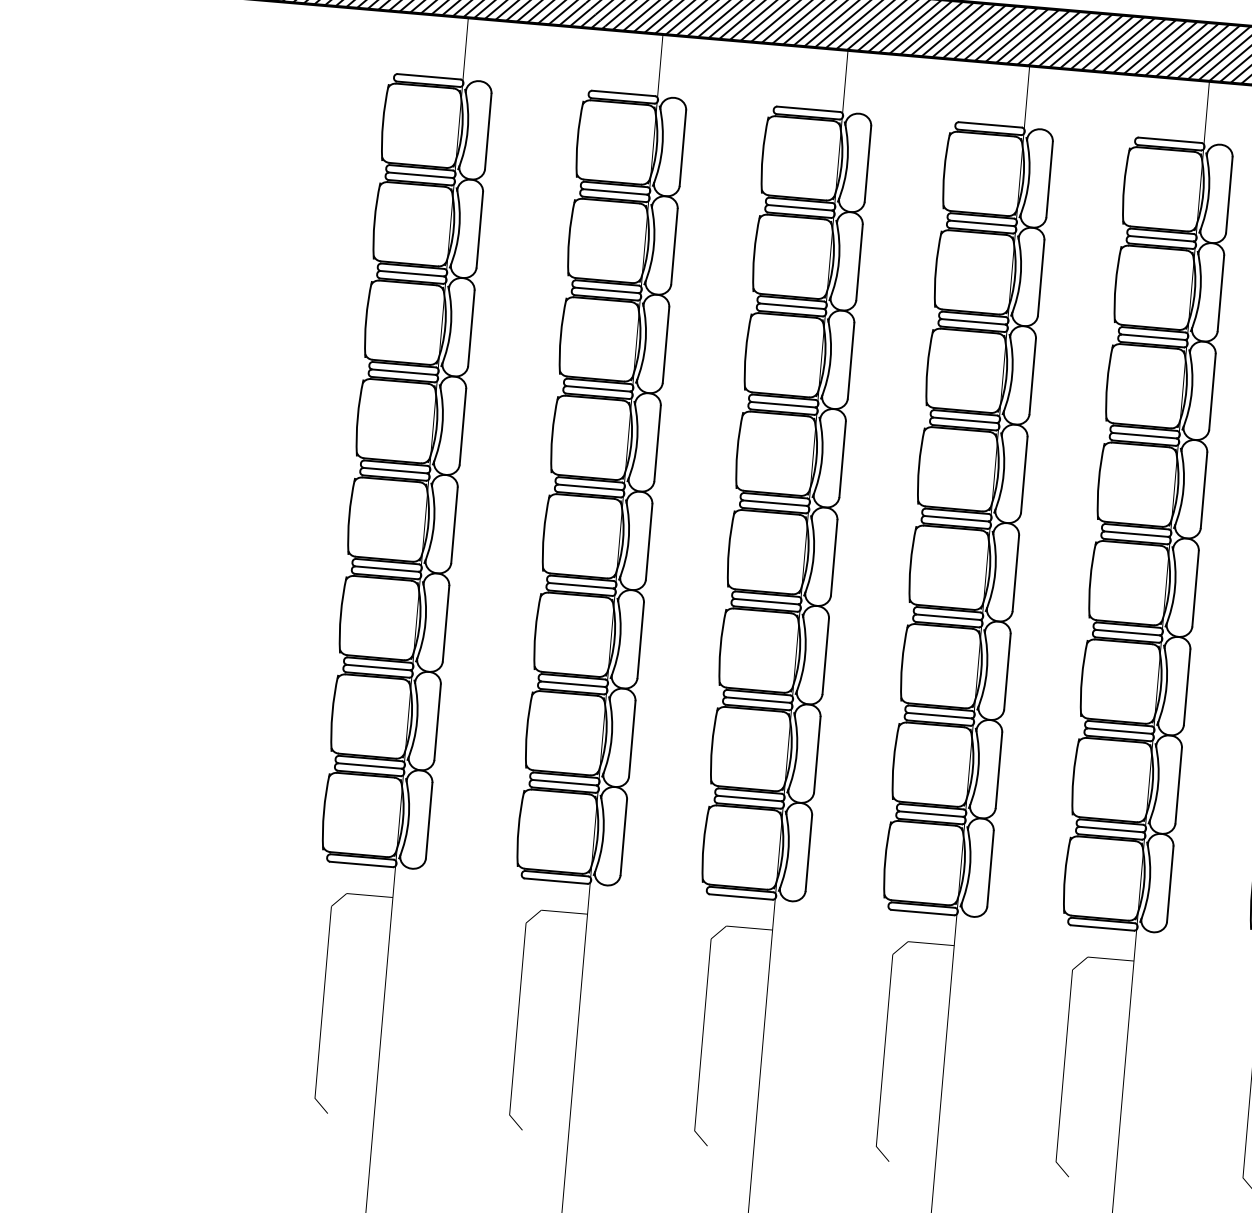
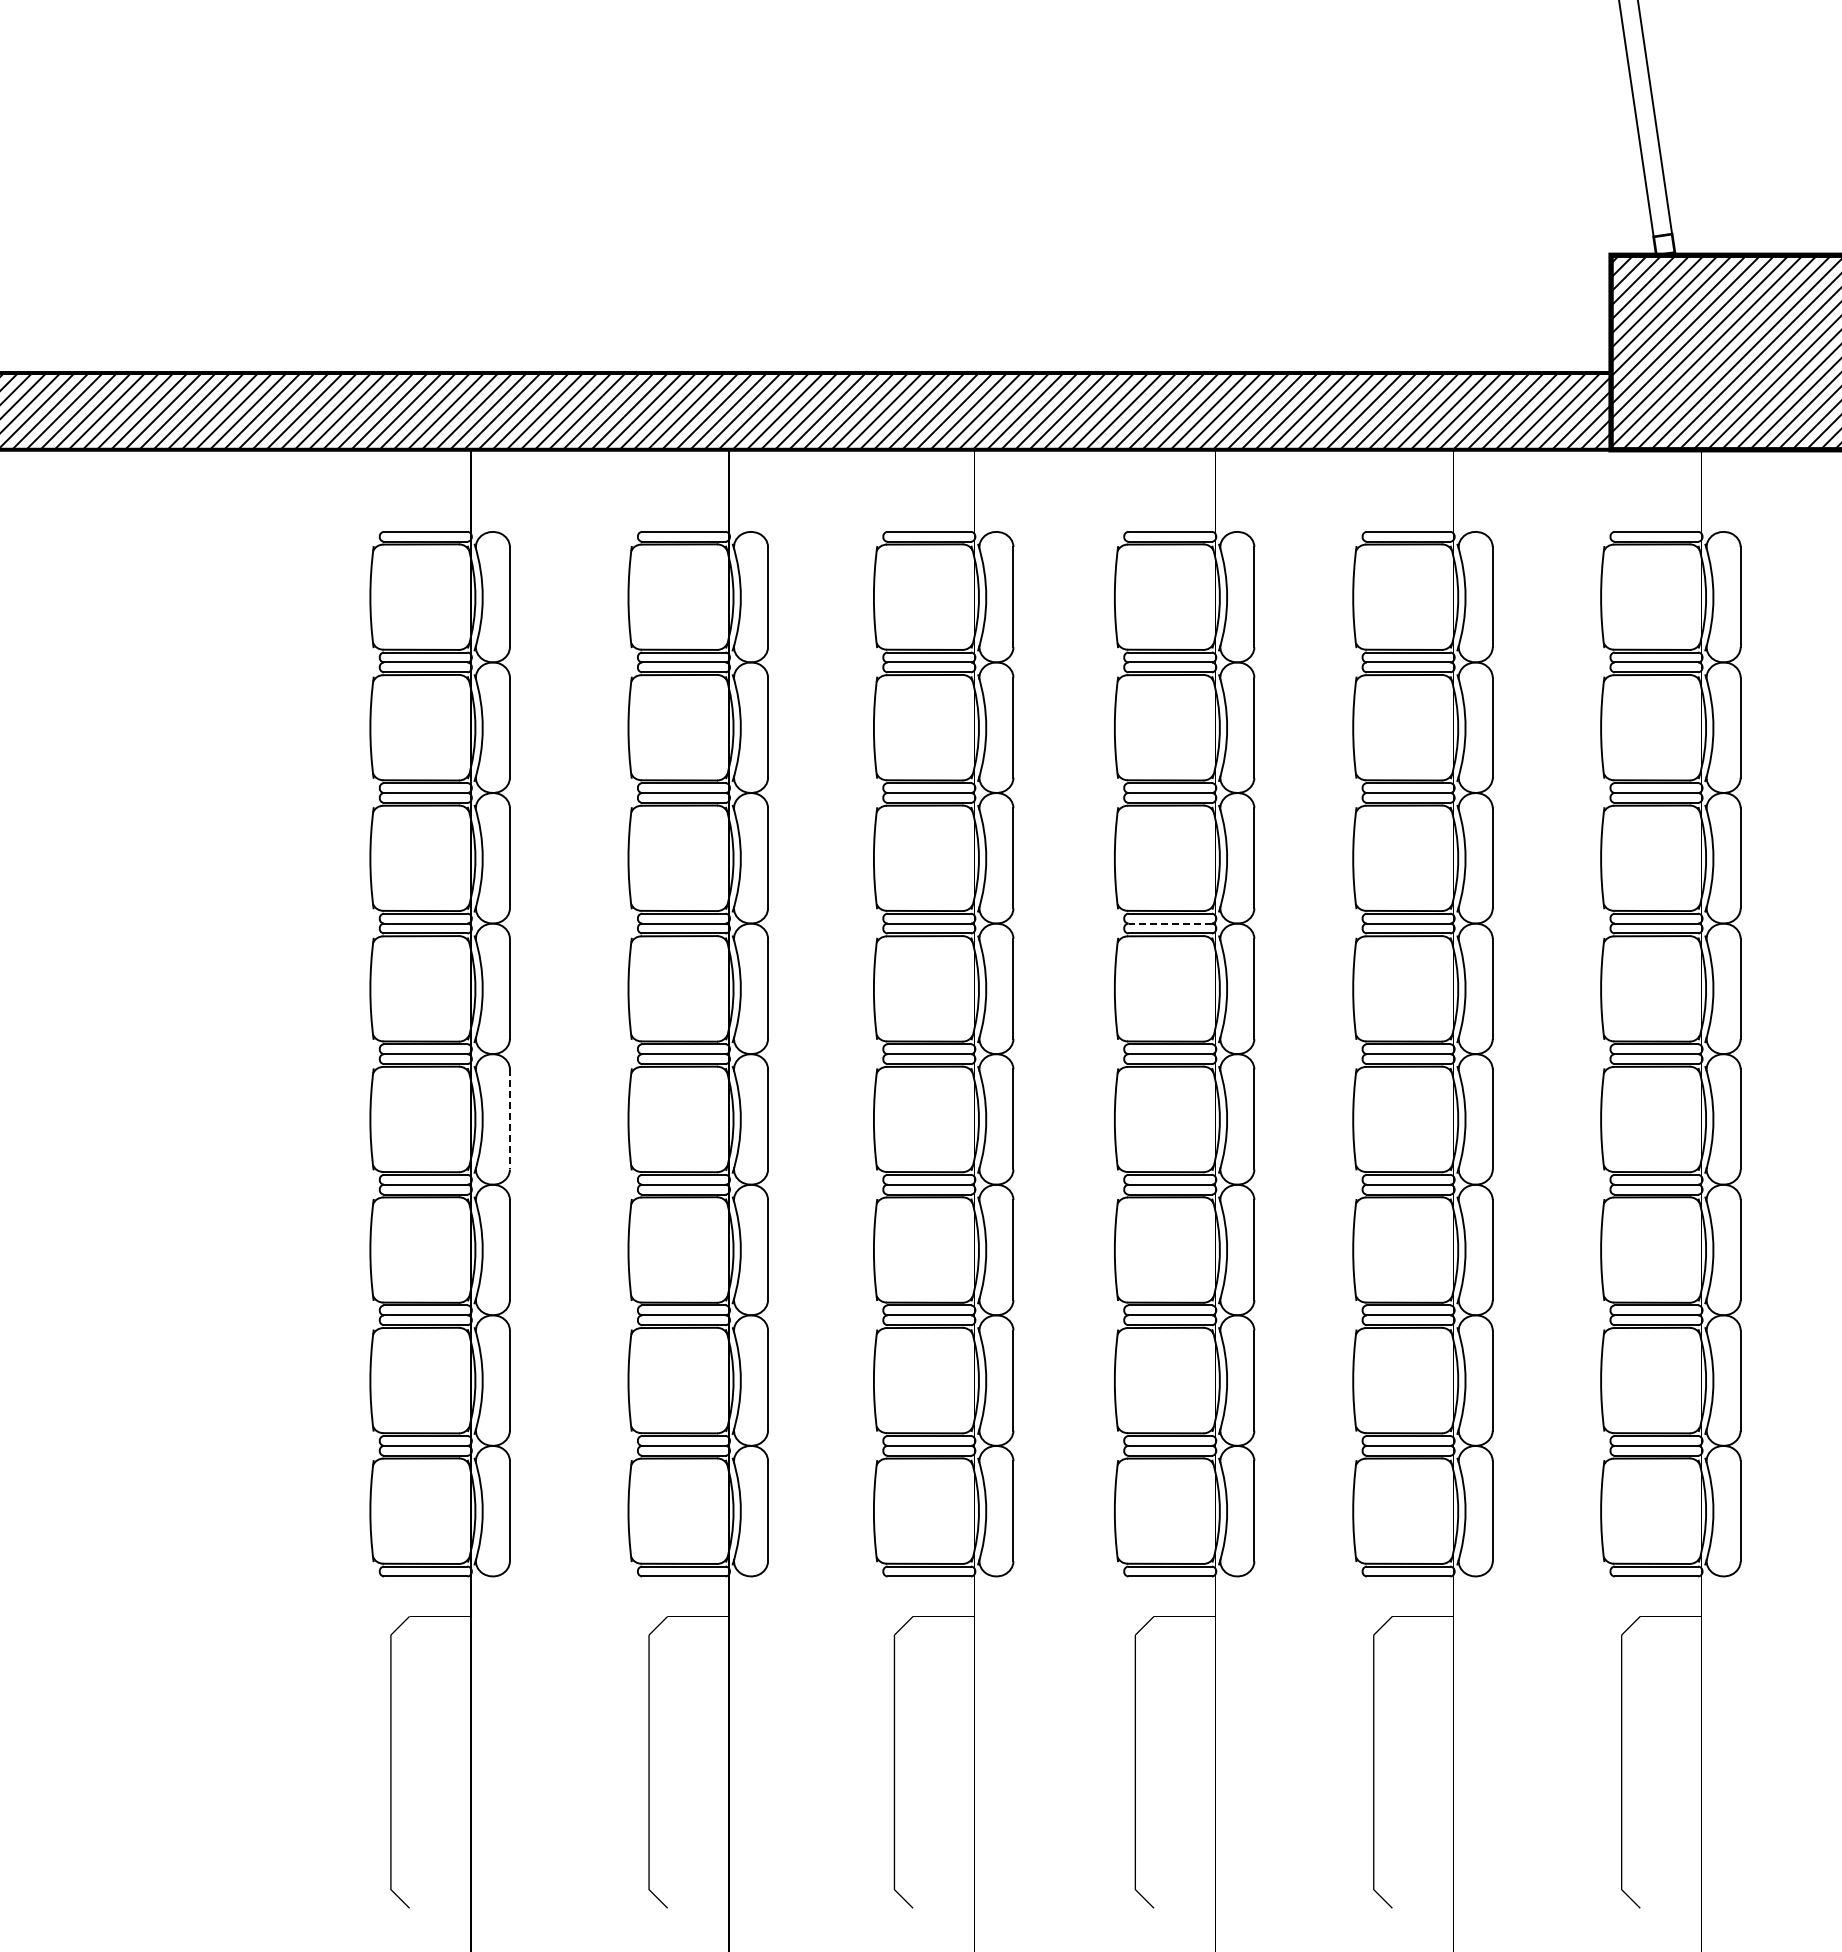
line: (965, 420) -> (1170, 923), solid -> dashed
line: (454, 525) -> (509, 1119), solid -> dashed

